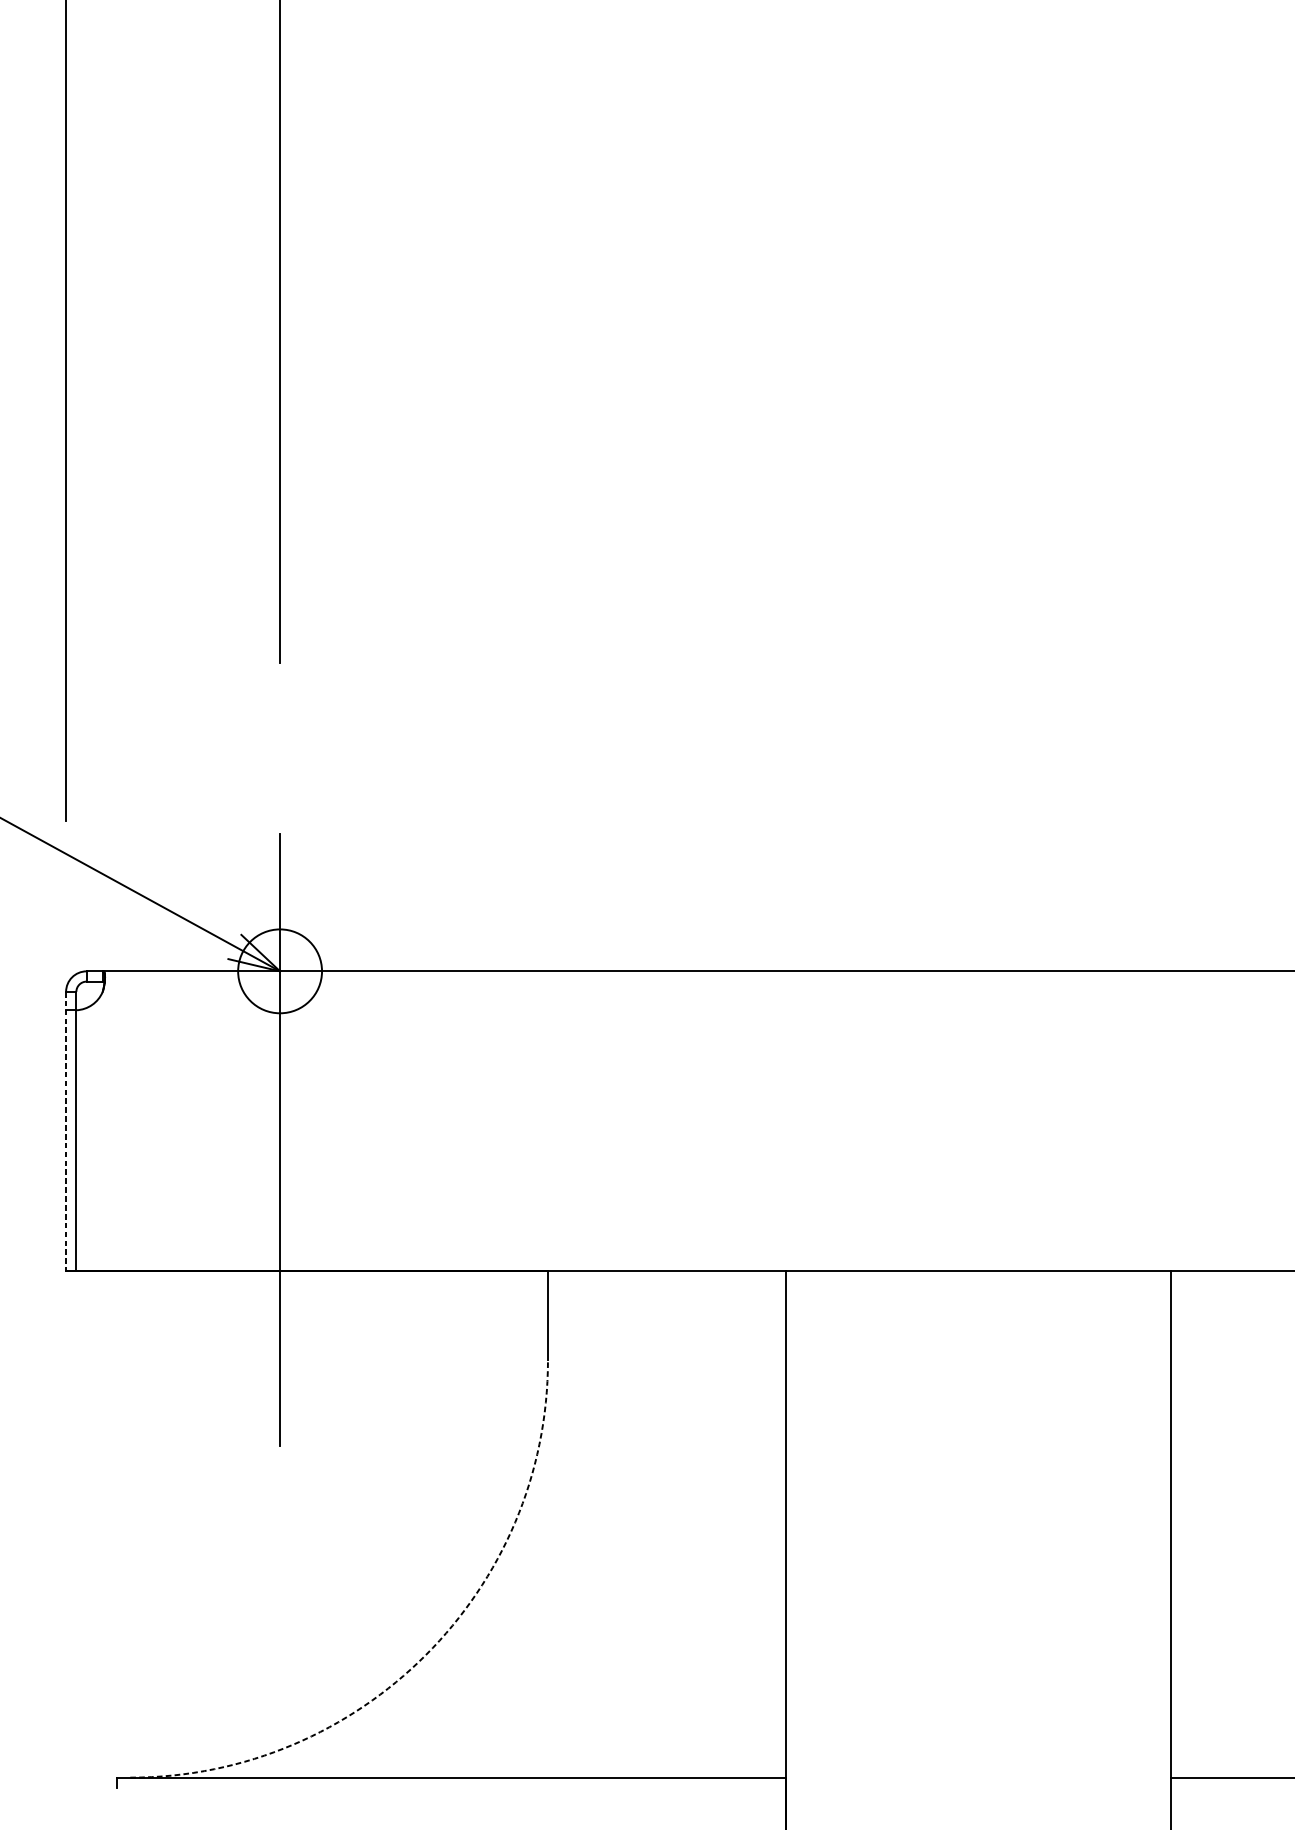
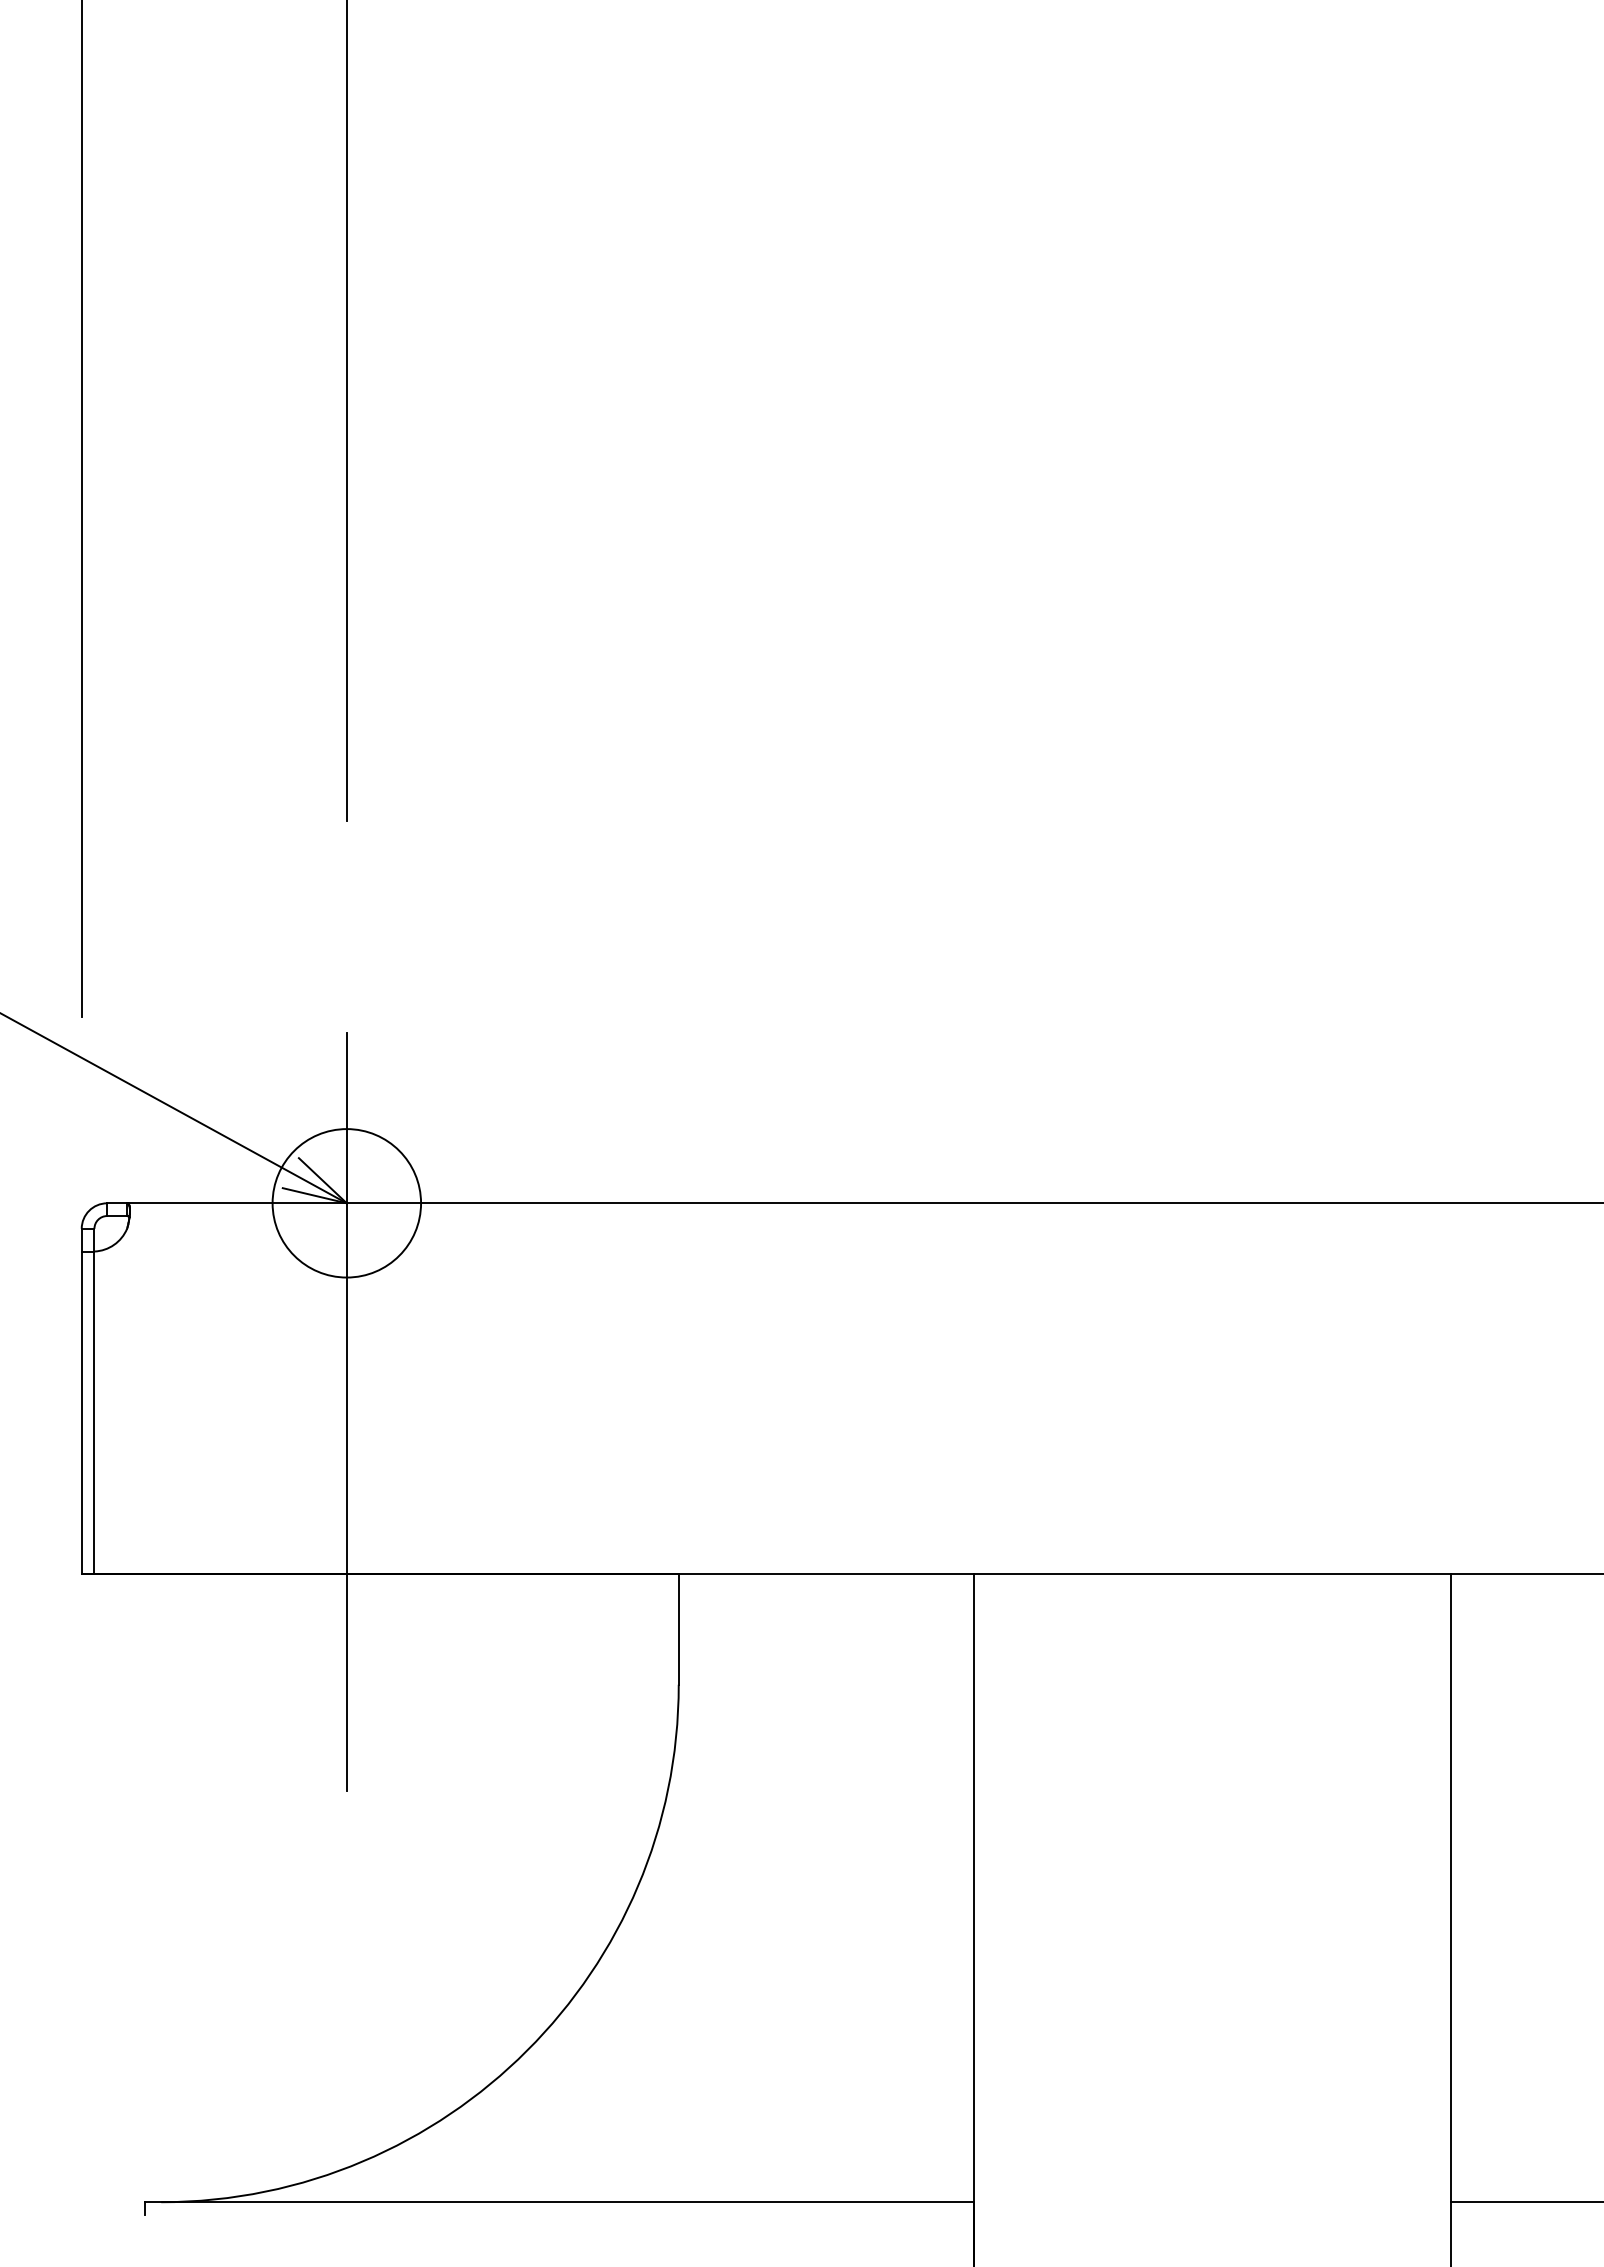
circle: (279, 971) -> (346, 1203), size x1.43
line: (65, 1131) -> (81, 1401), dashed -> solid
arc: (425, 1655) -> (527, 2050), dashed -> solid

